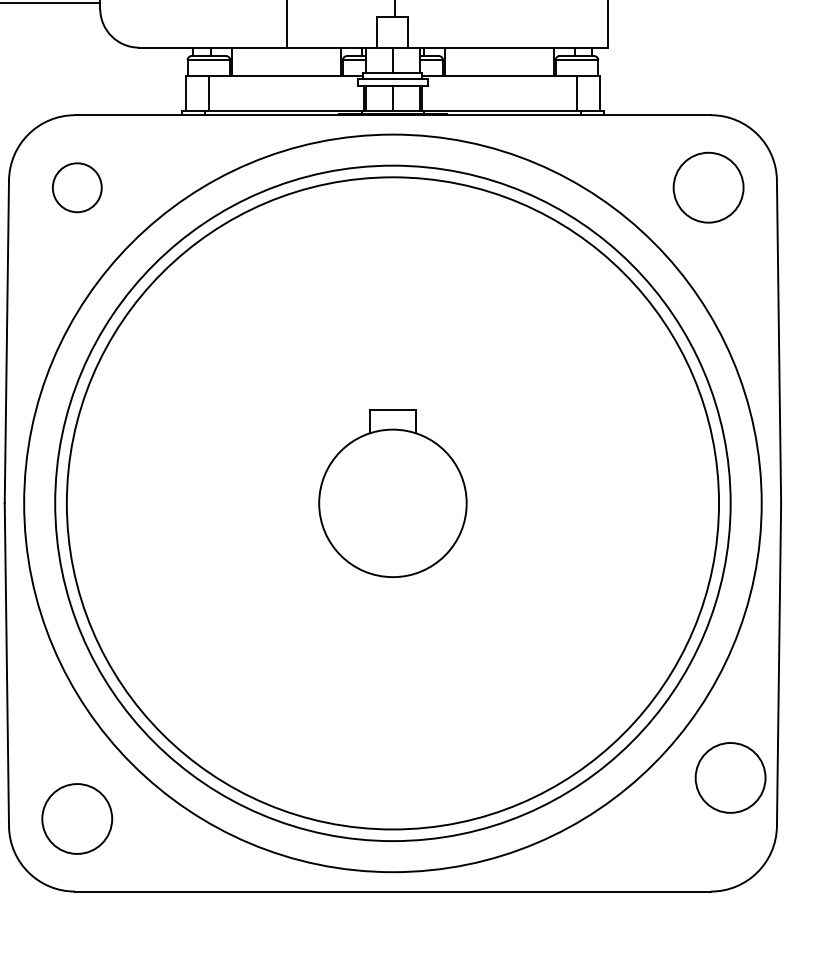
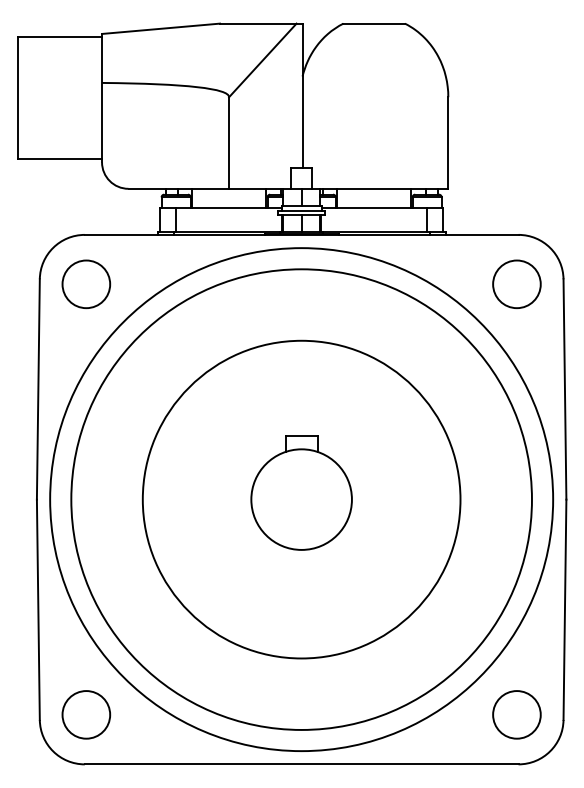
circle: (77, 187) -> (86, 284), size x1.43
circle: (392, 503) -> (301, 499), size x0.71
circle: (729, 777) -> (516, 714), moved

